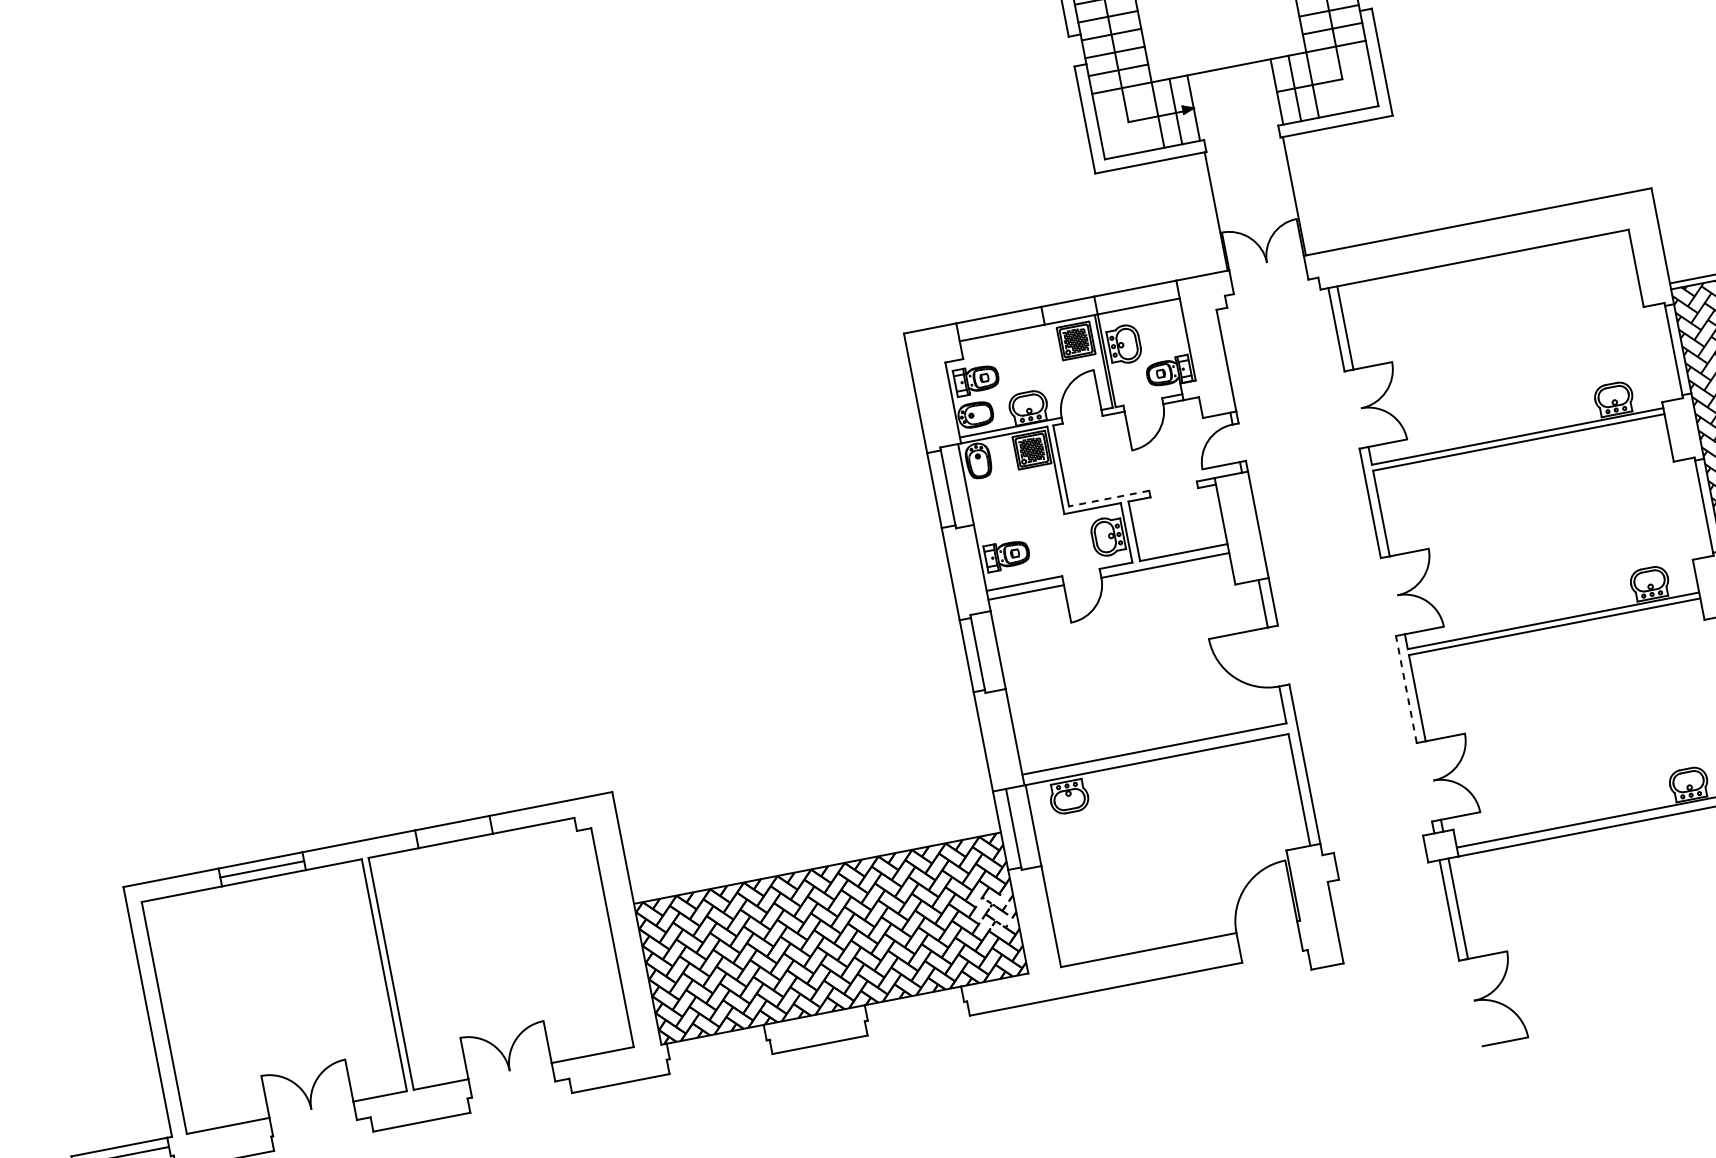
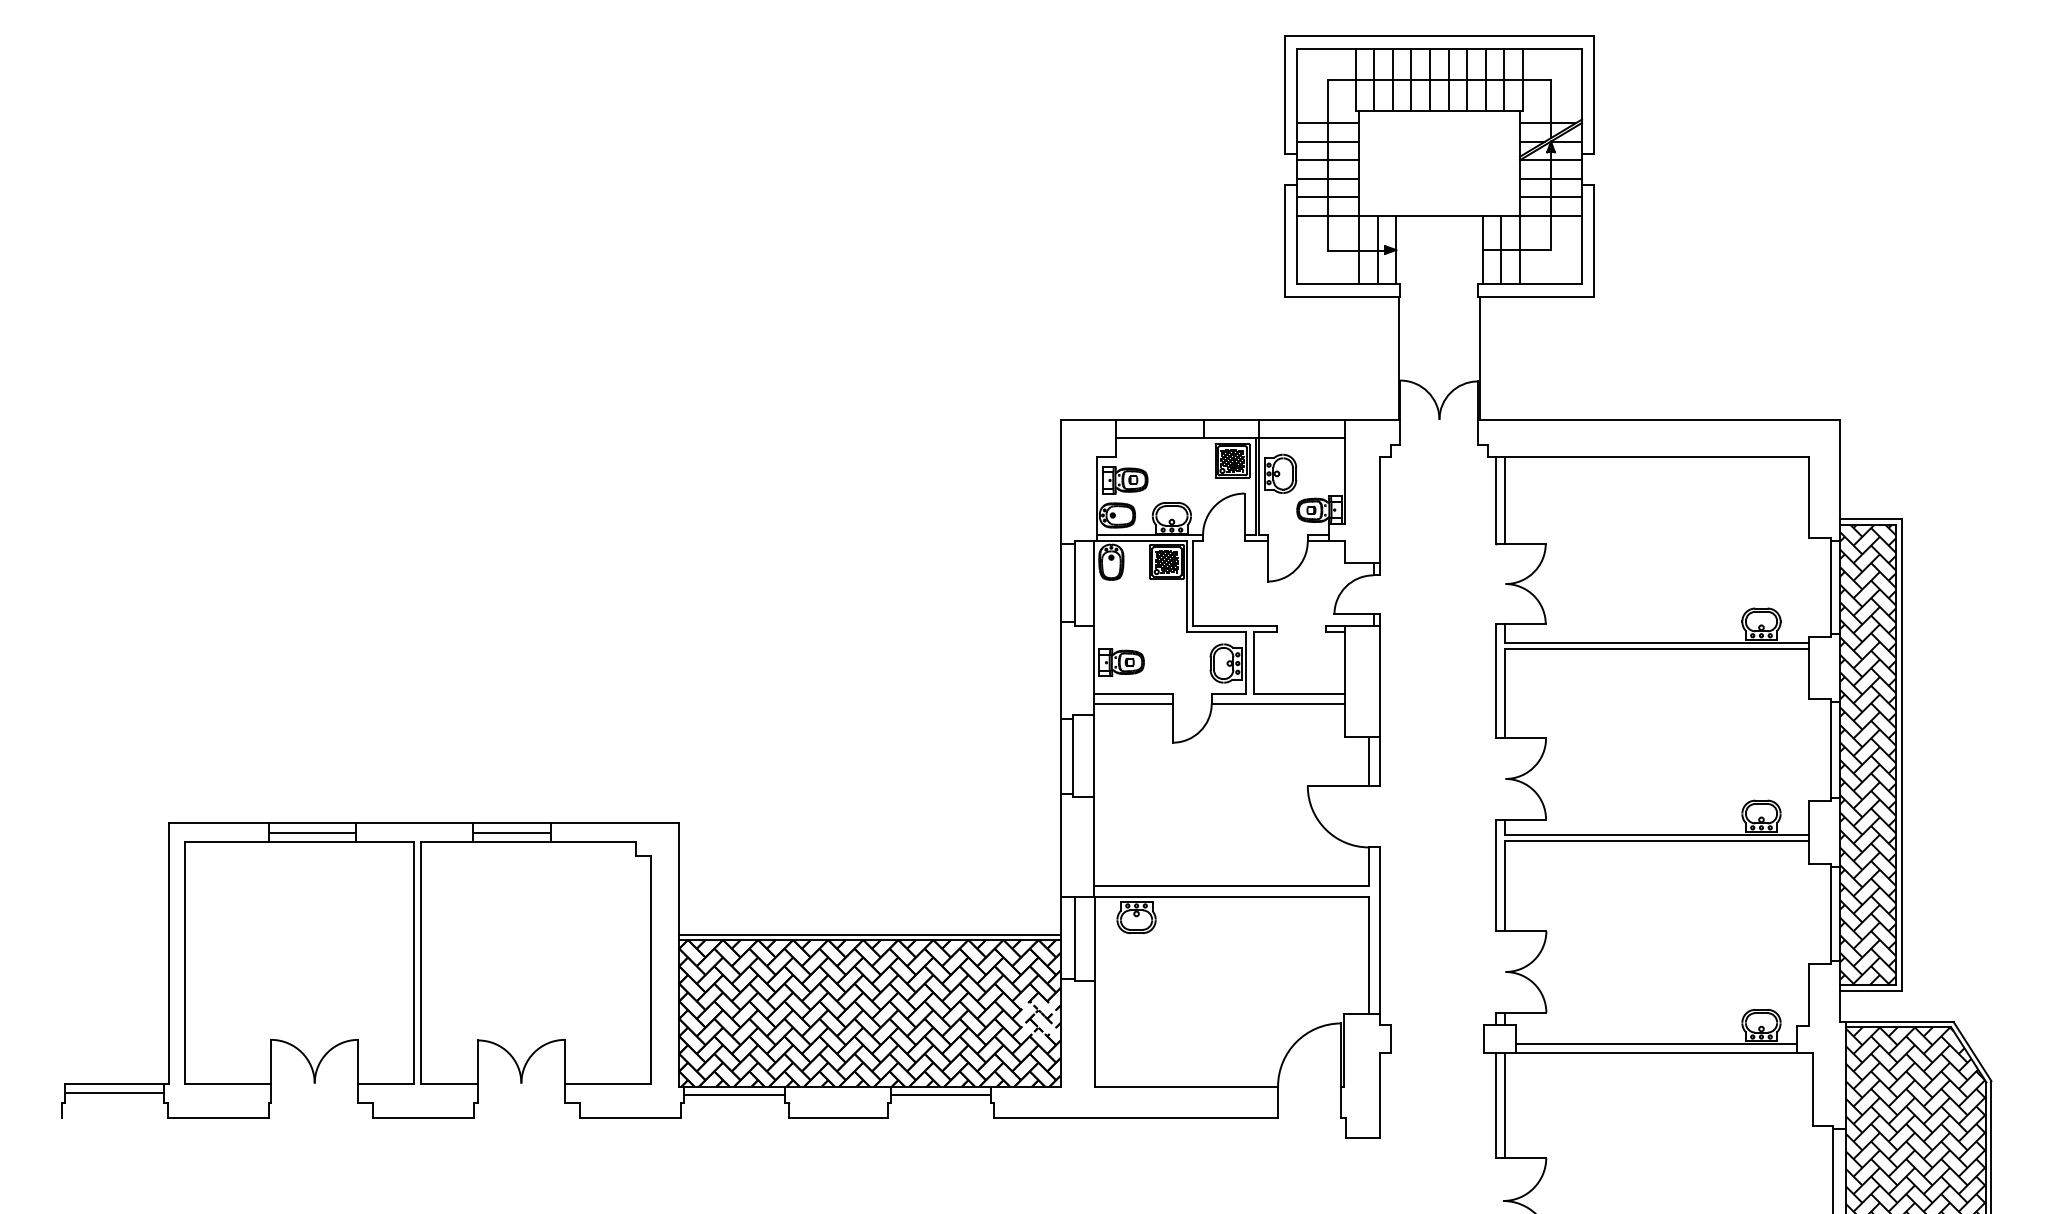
line: (1108, 498) -> (1234, 625), dashed -> solid
line: (1406, 689) -> (1496, 875), dashed -> solid
line: (453, 832) -> (511, 832), added
line: (816, 863) -> (869, 934), added
line: (914, 1003) -> (940, 1094), added
line: (716, 1041) -> (734, 1094), added

